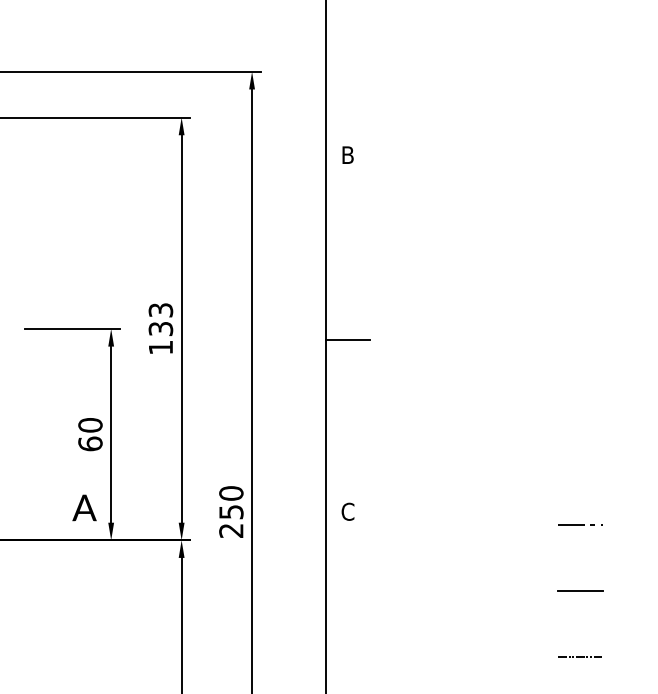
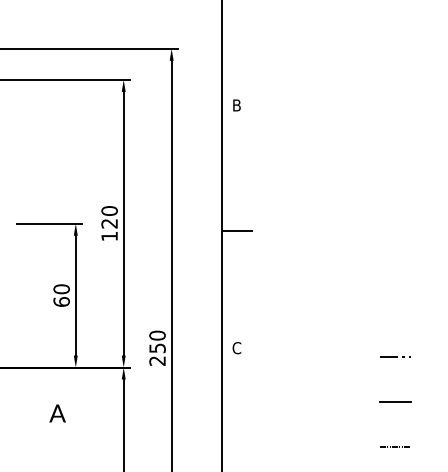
text: (160, 319) -> (109, 217), 133 -> 120
text: (84, 507) -> (57, 413), moved

